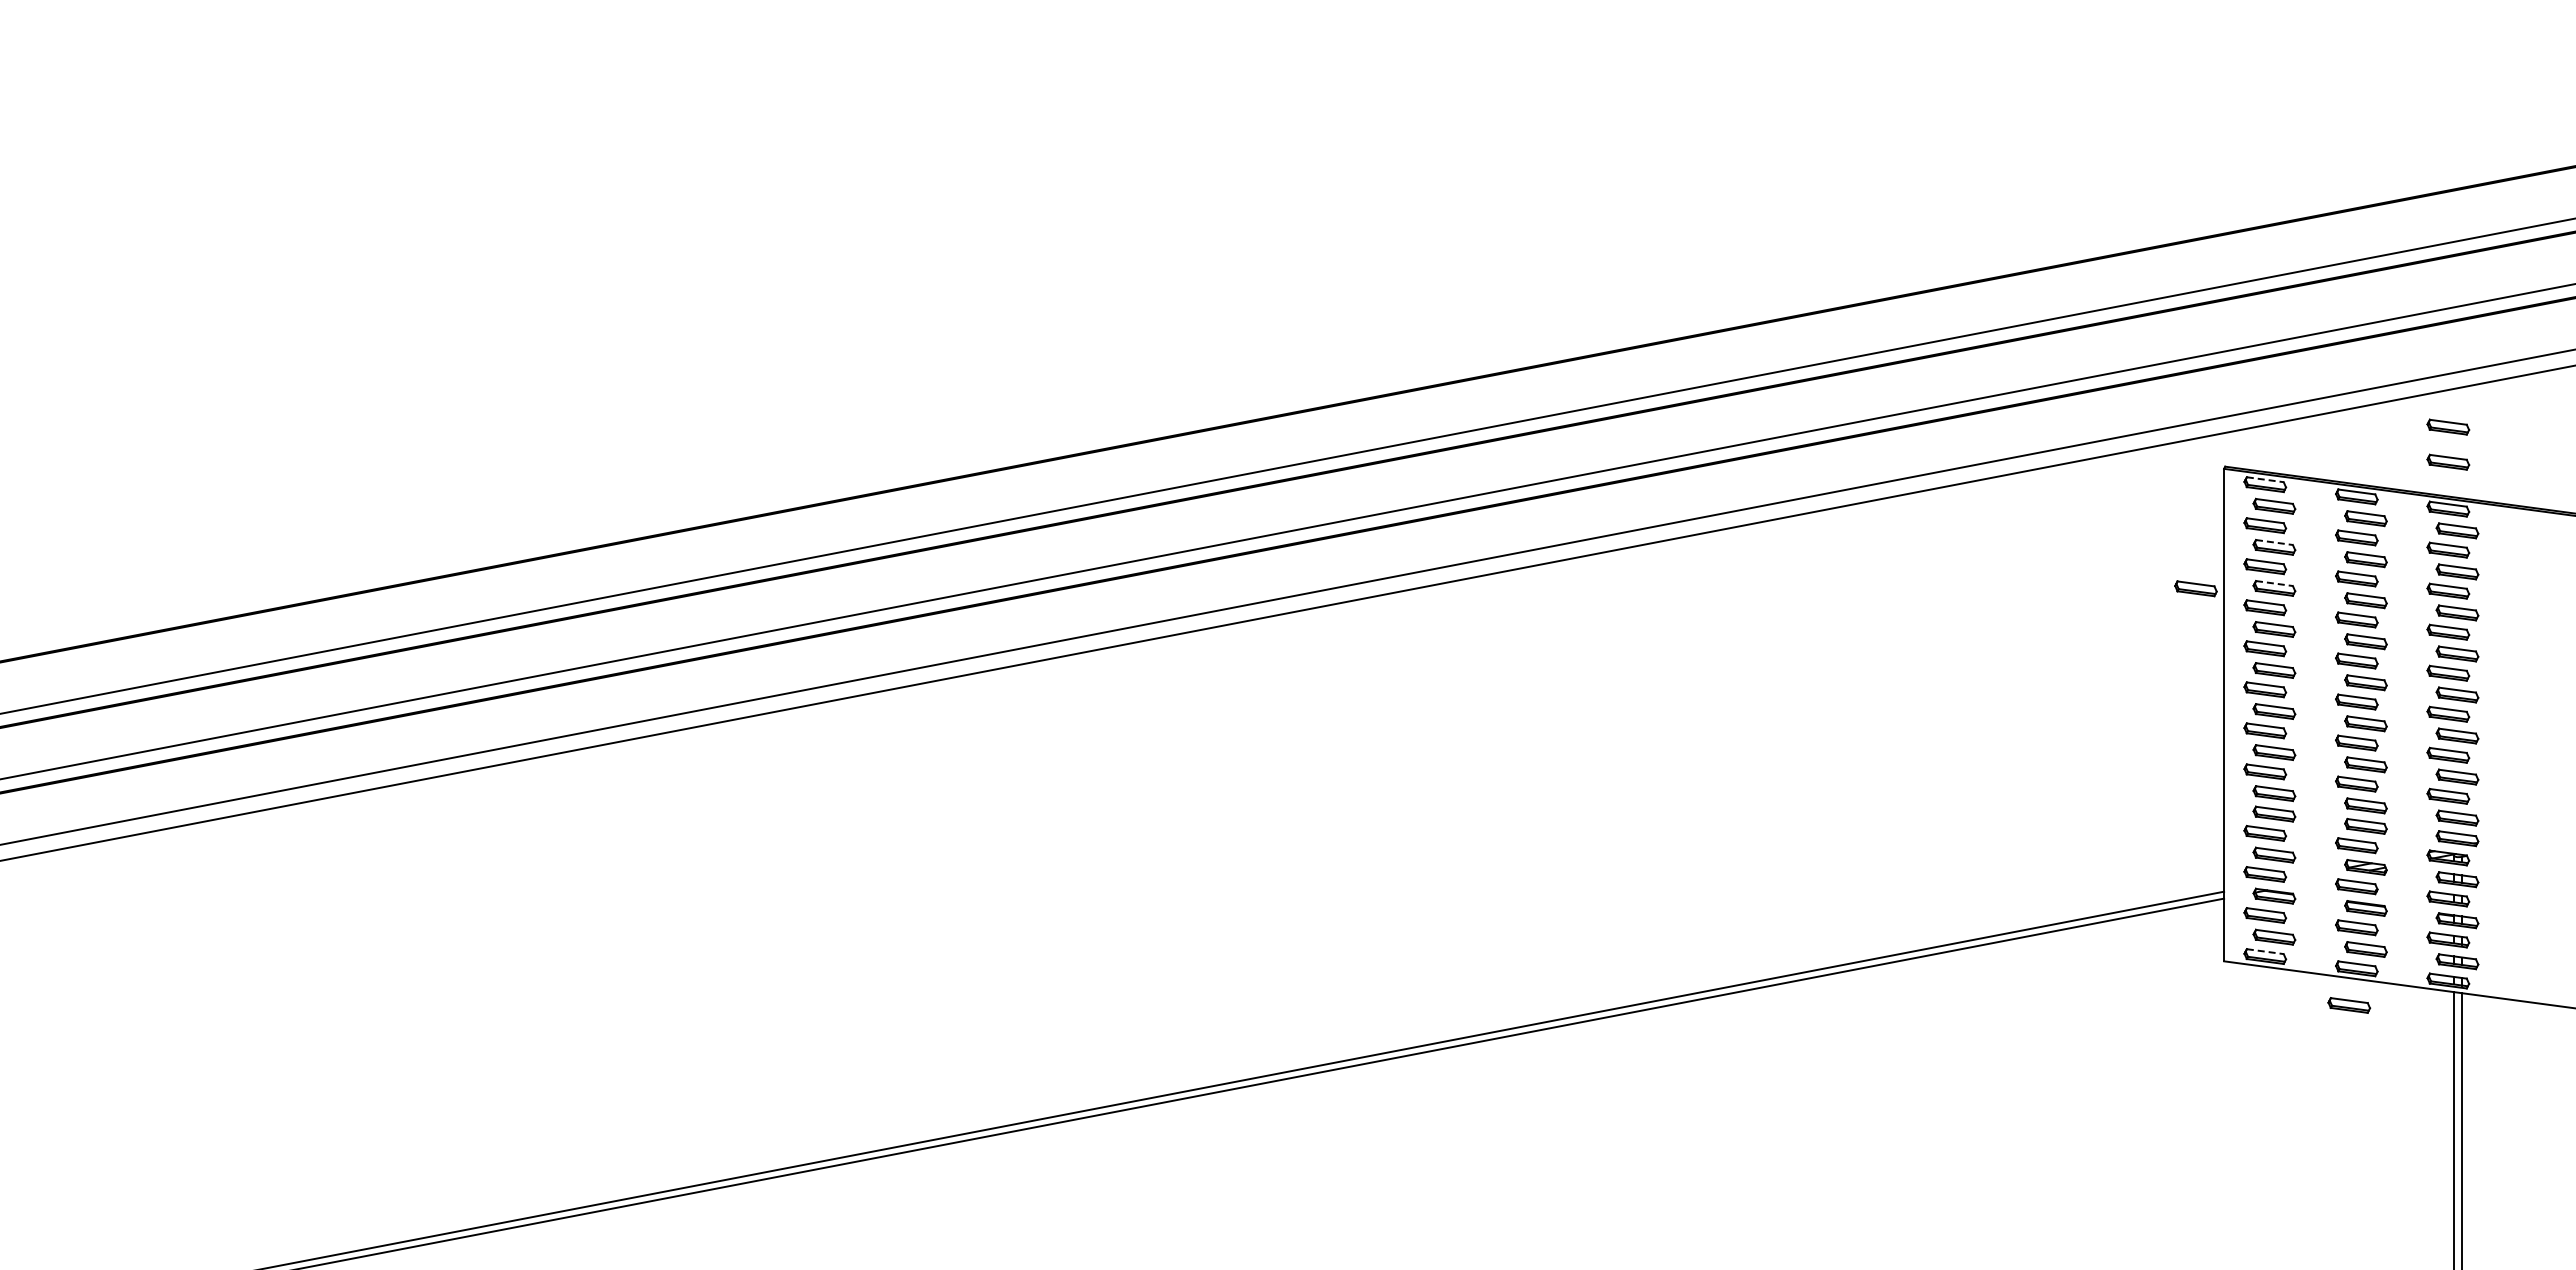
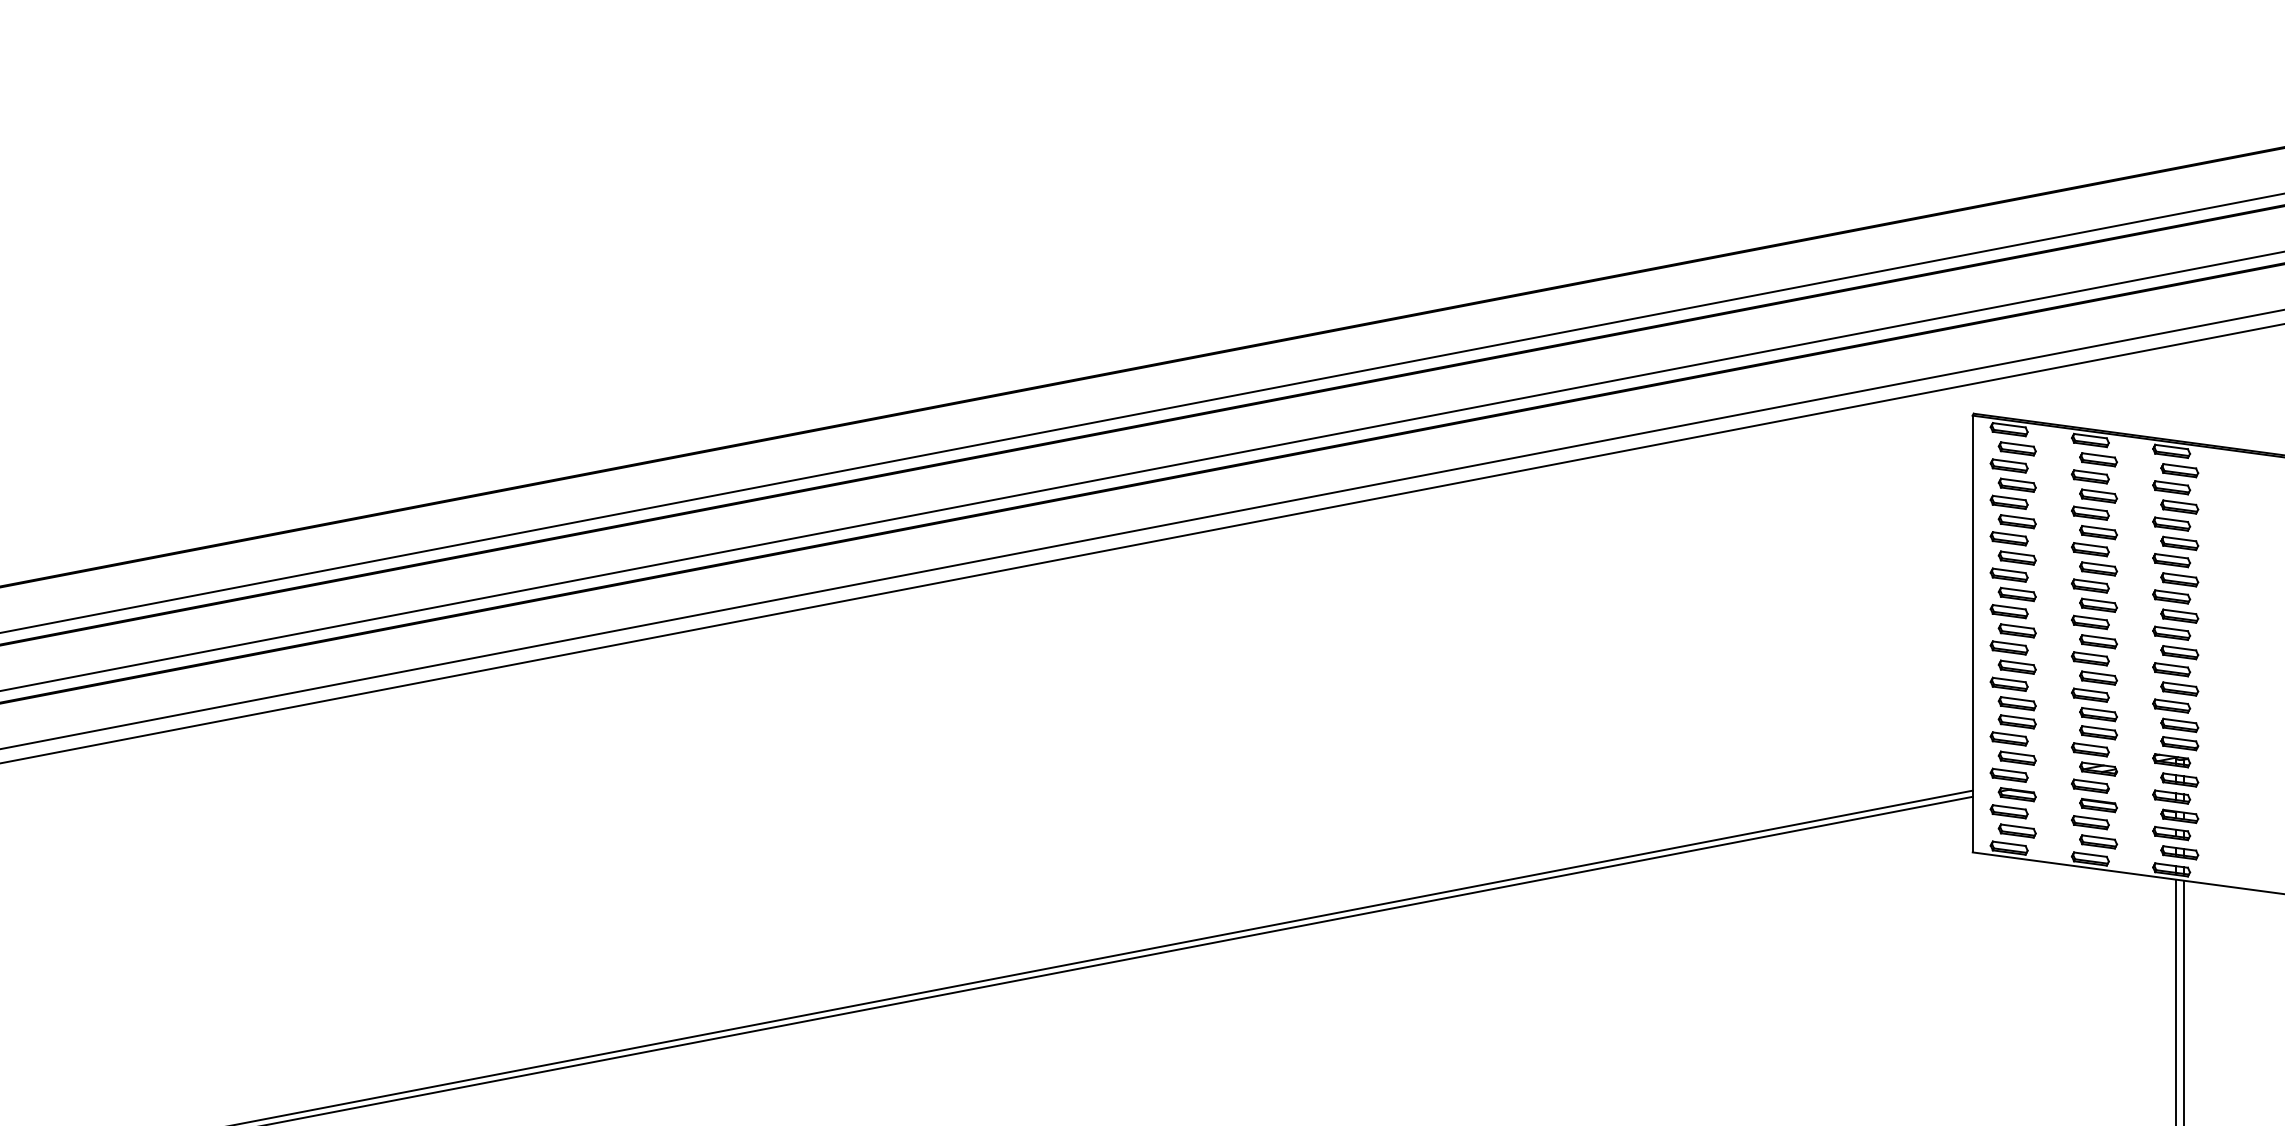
part: (2448, 426) -> (2171, 378), removed
part: (2448, 461) -> (2171, 409), removed
line: (2265, 479) -> (2009, 425), dashed -> solid
line: (2274, 542) -> (2017, 480), dashed -> solid
line: (2274, 583) -> (2017, 517), dashed -> solid
part: (2195, 588) -> (1947, 521), removed
line: (2265, 951) -> (2009, 843), dashed -> solid
part: (2349, 1005) -> (2083, 891), removed

